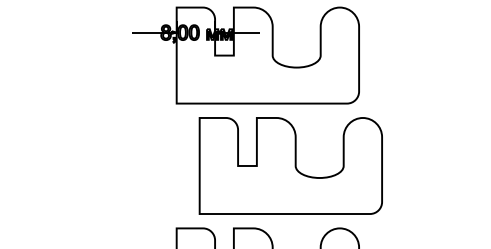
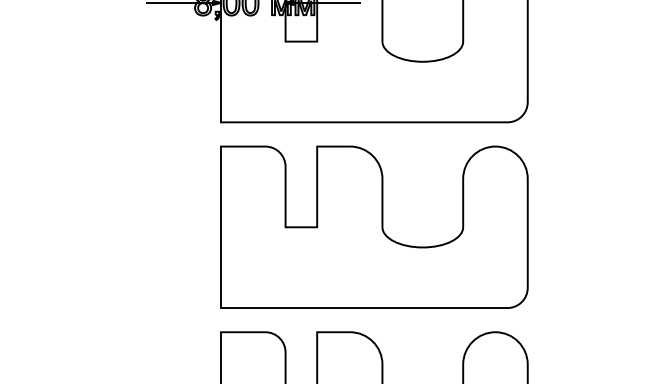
part: (290, 165) -> (373, 226), moved

